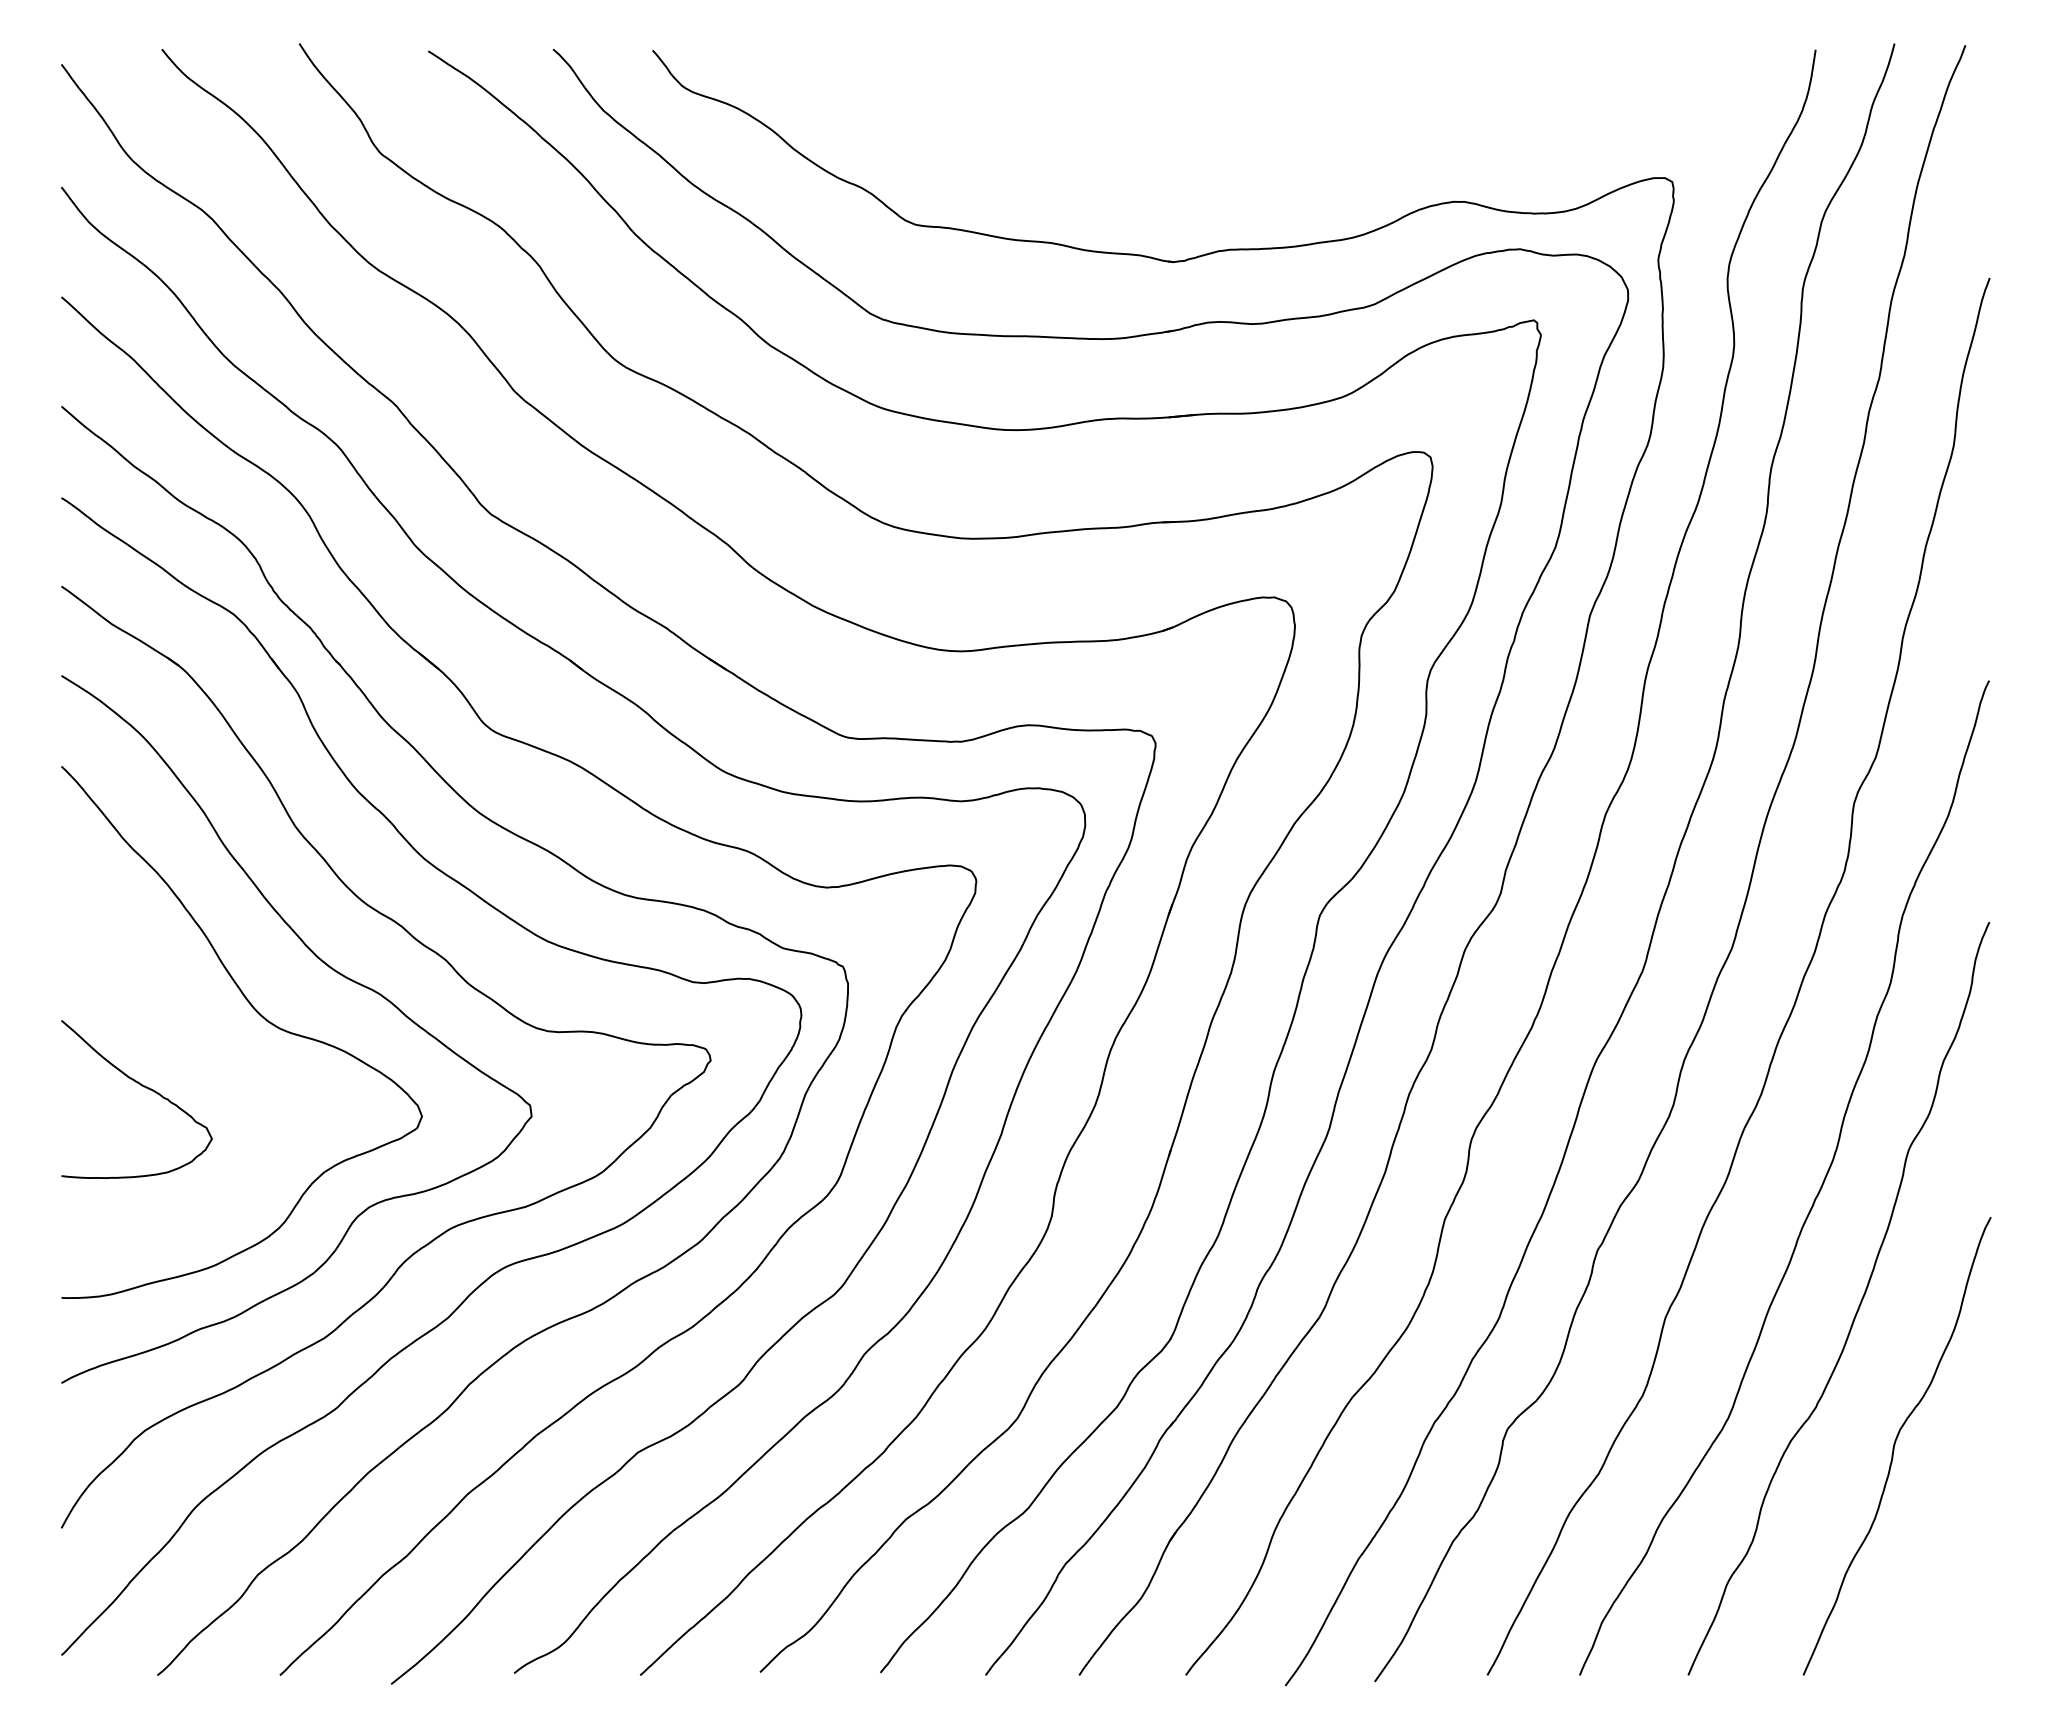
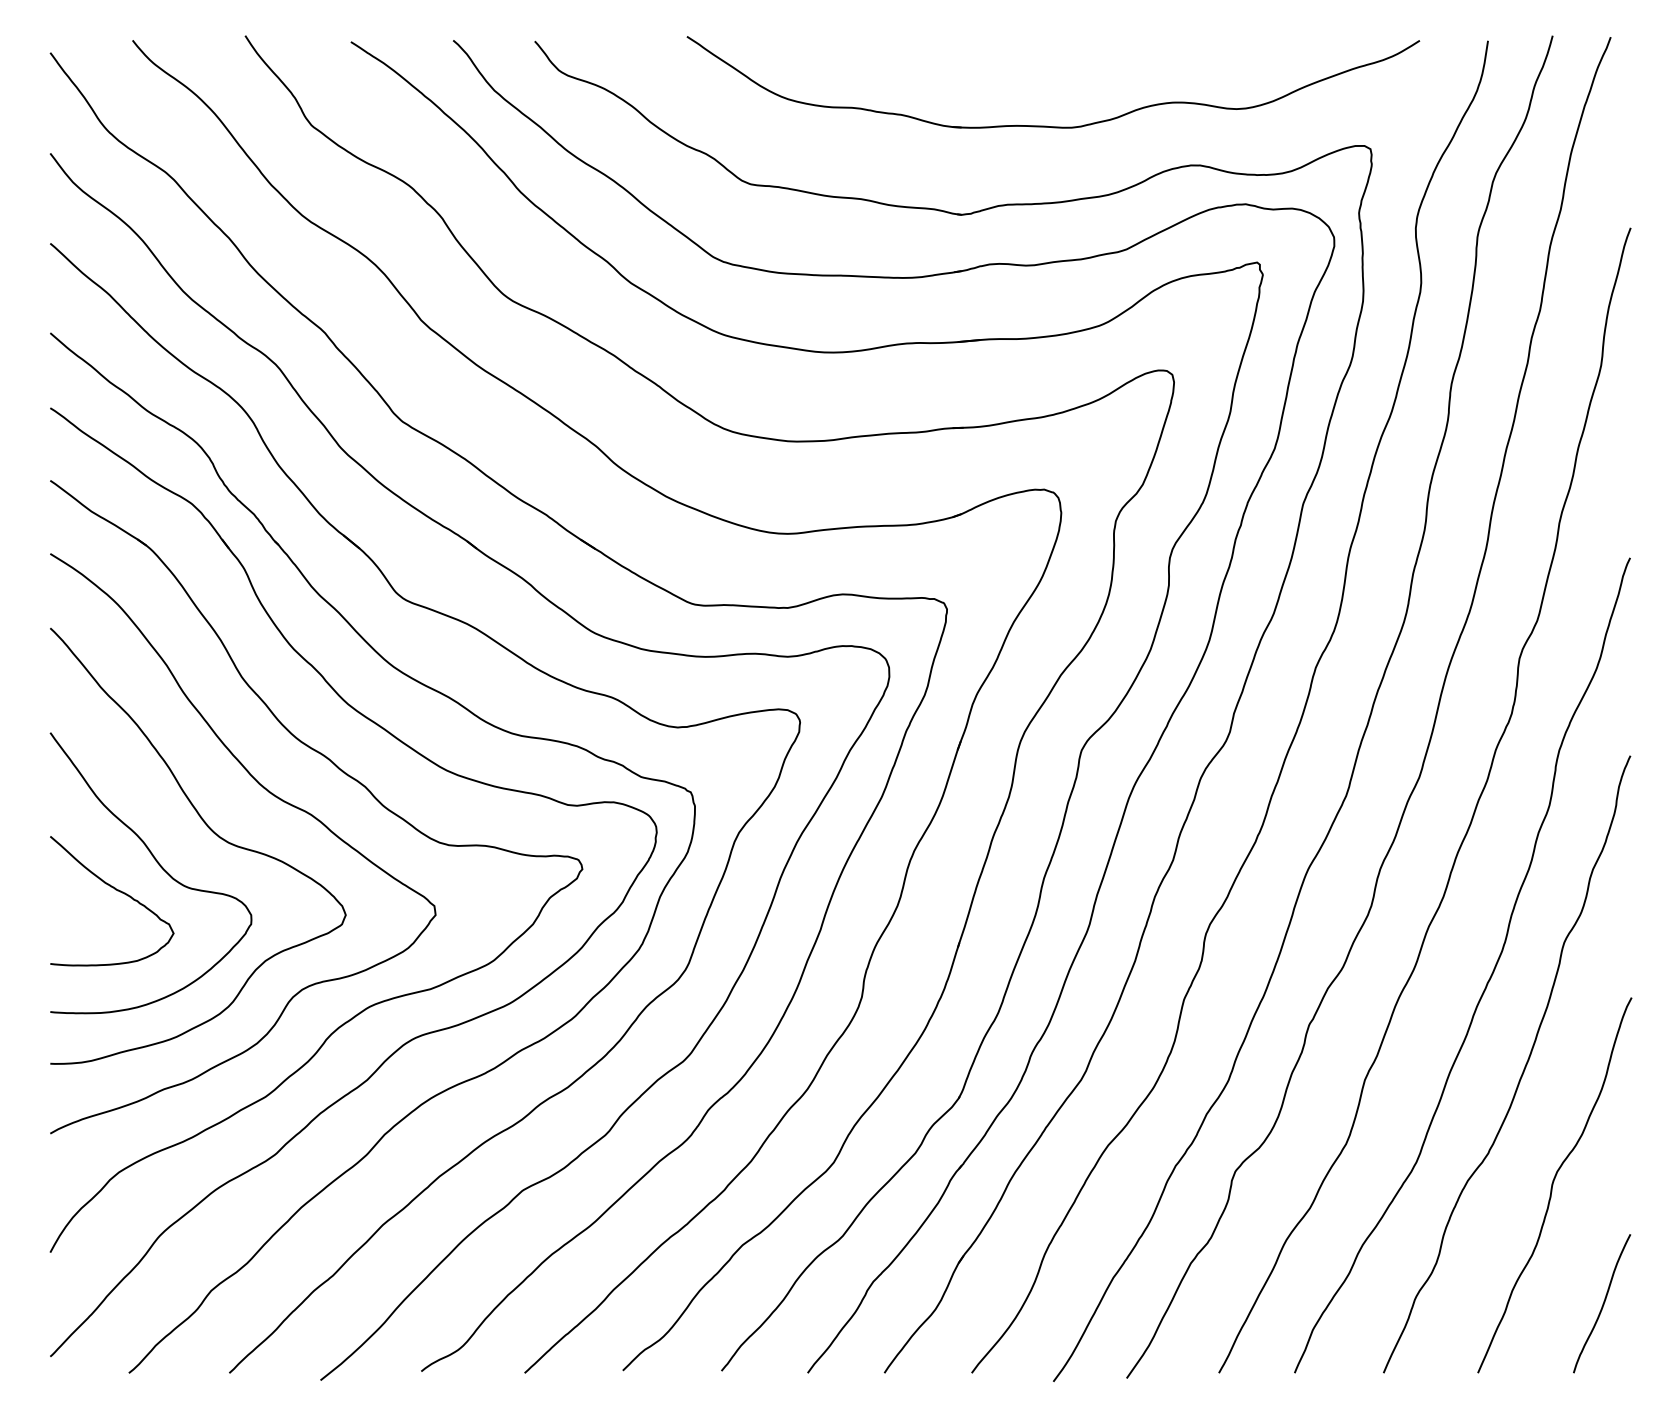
part: (1278, 153) -> (1047, 125), added
curve: (194, 1056) -> (159, 865), added
curve: (1955, 1591) -> (1602, 1304), added

